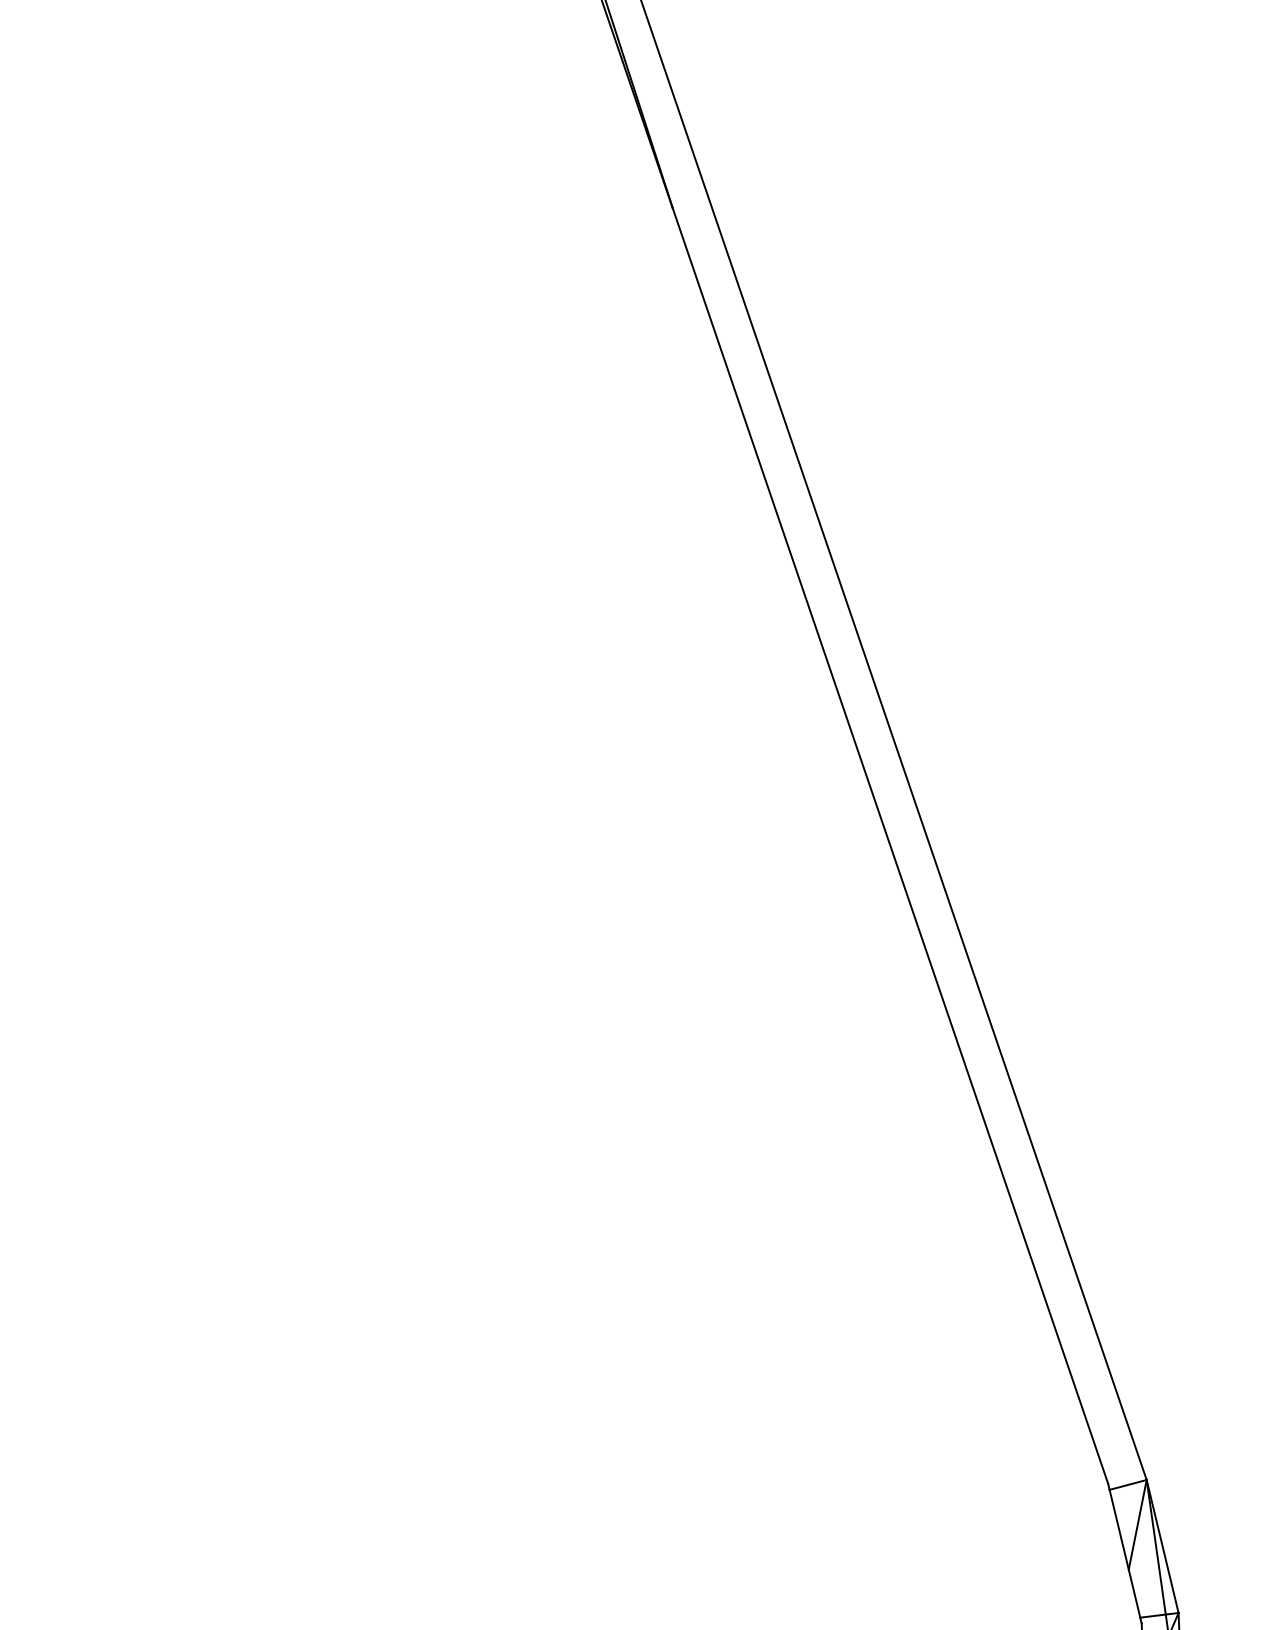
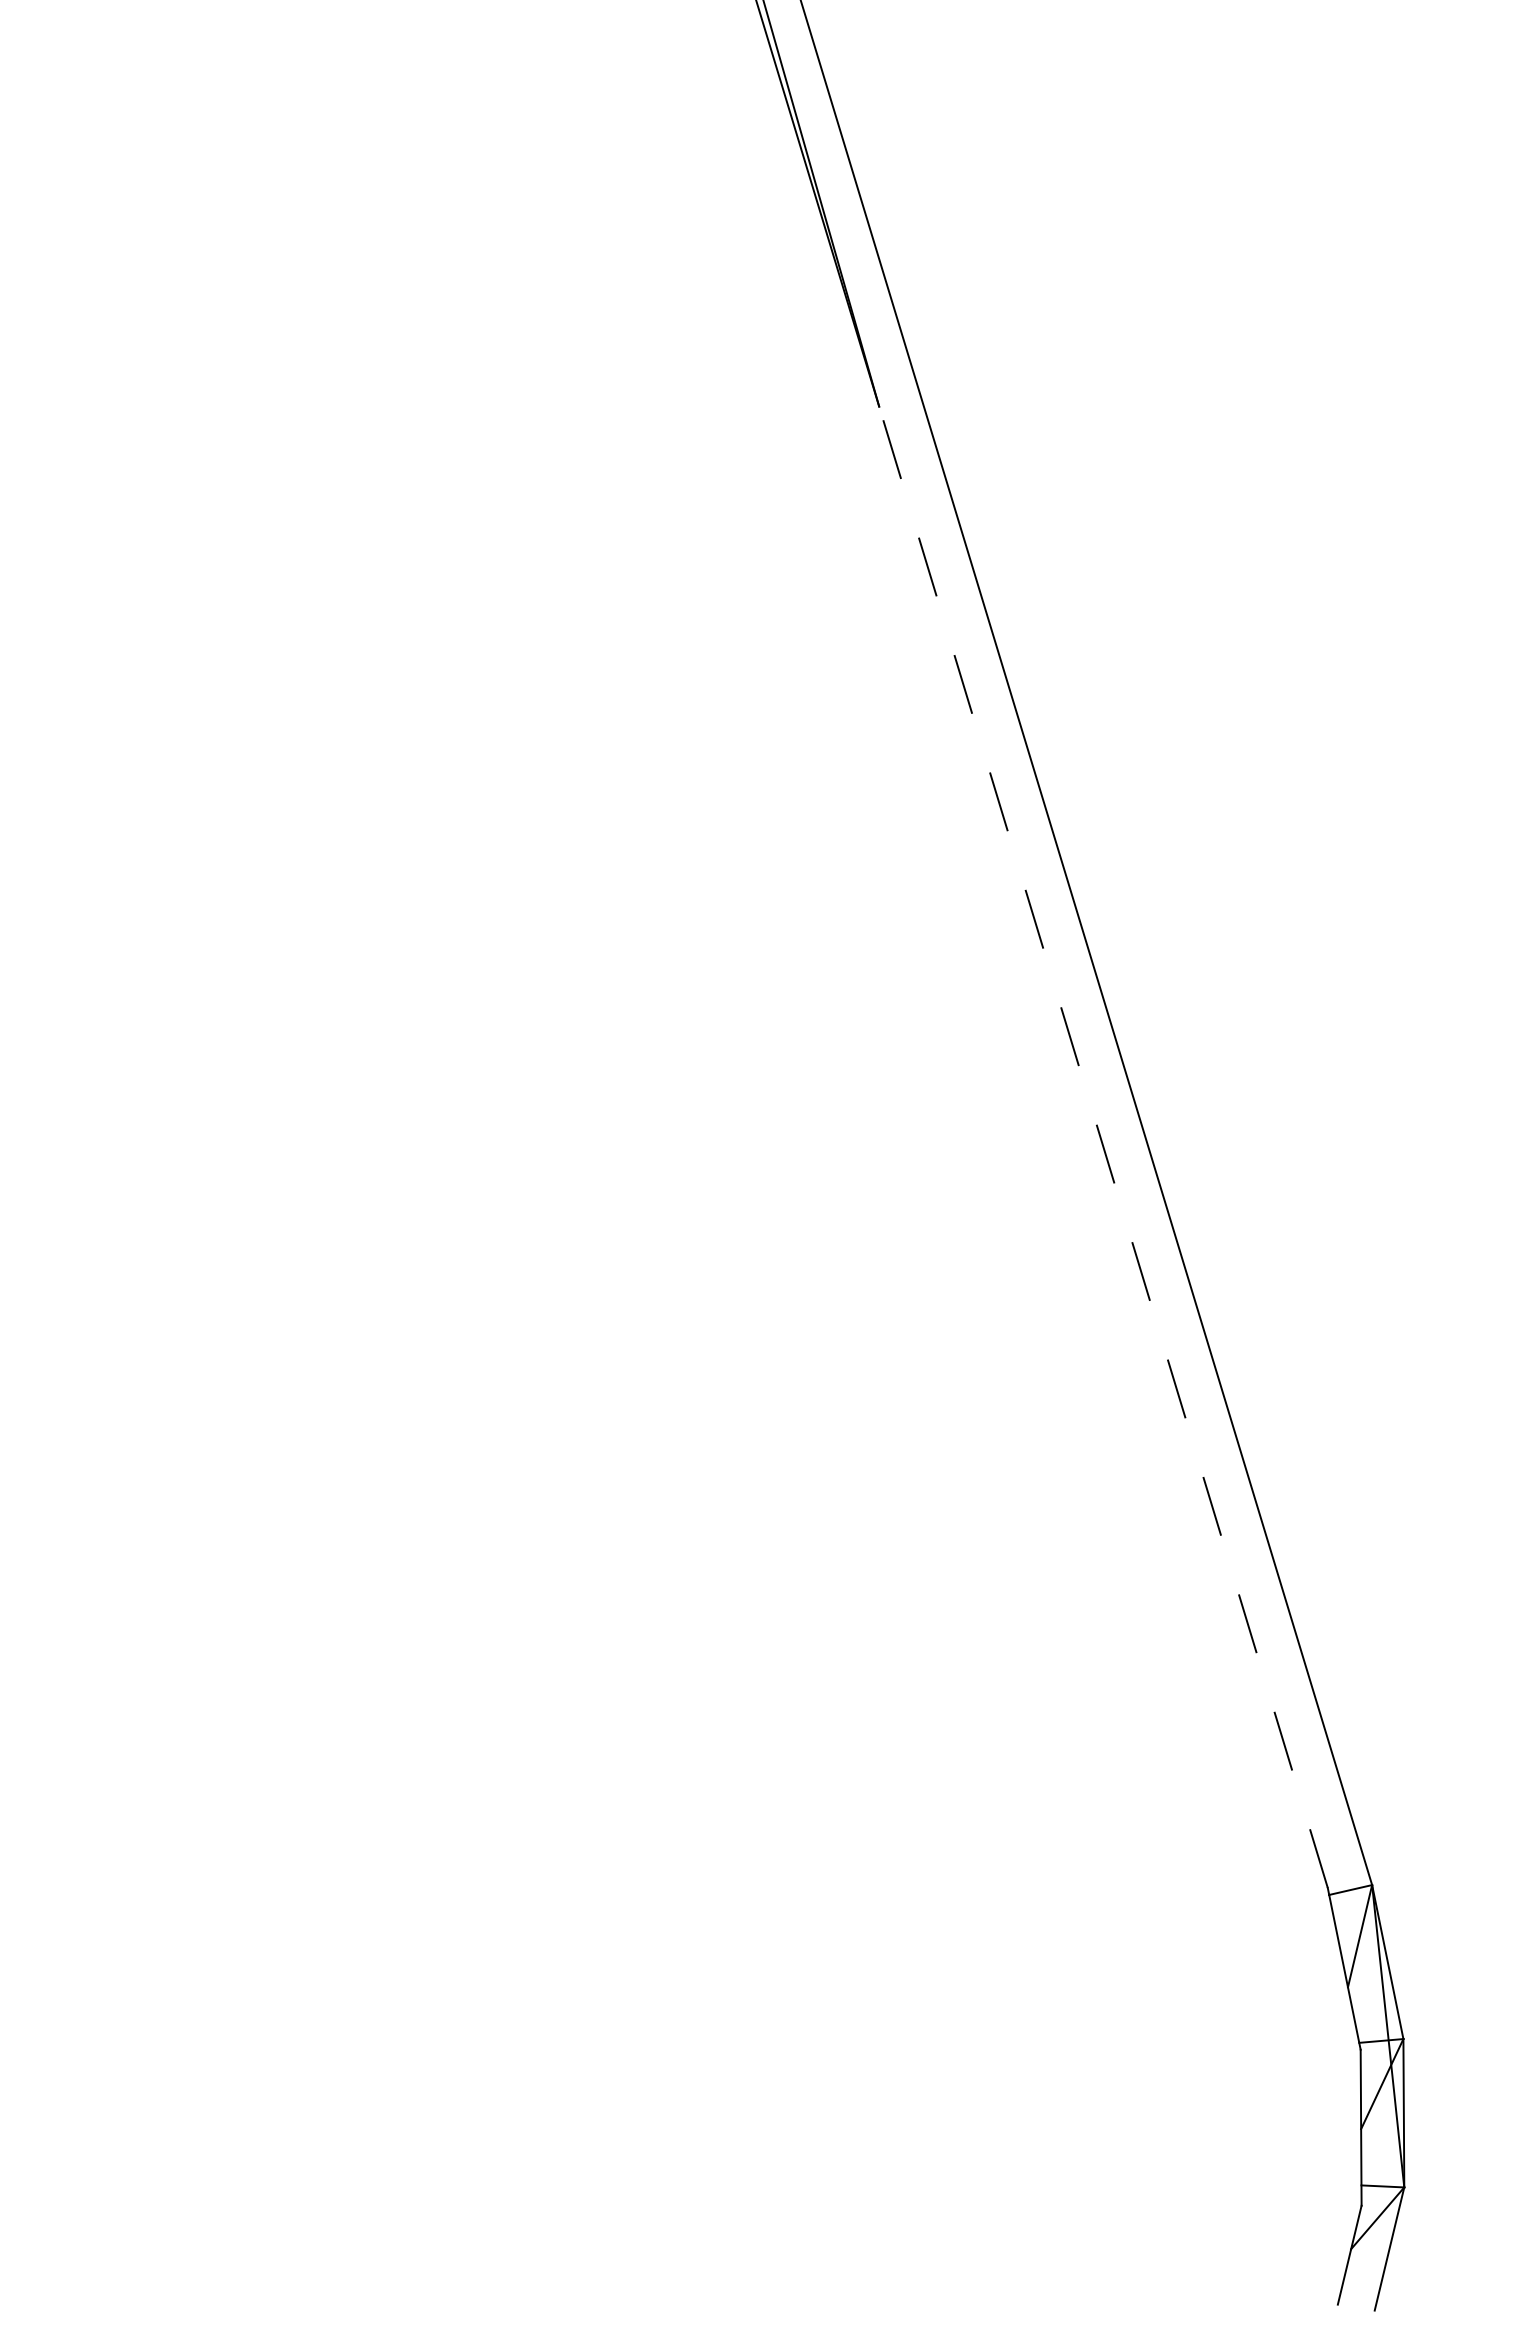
line: (890, 846) -> (1103, 1147), solid -> dashed

